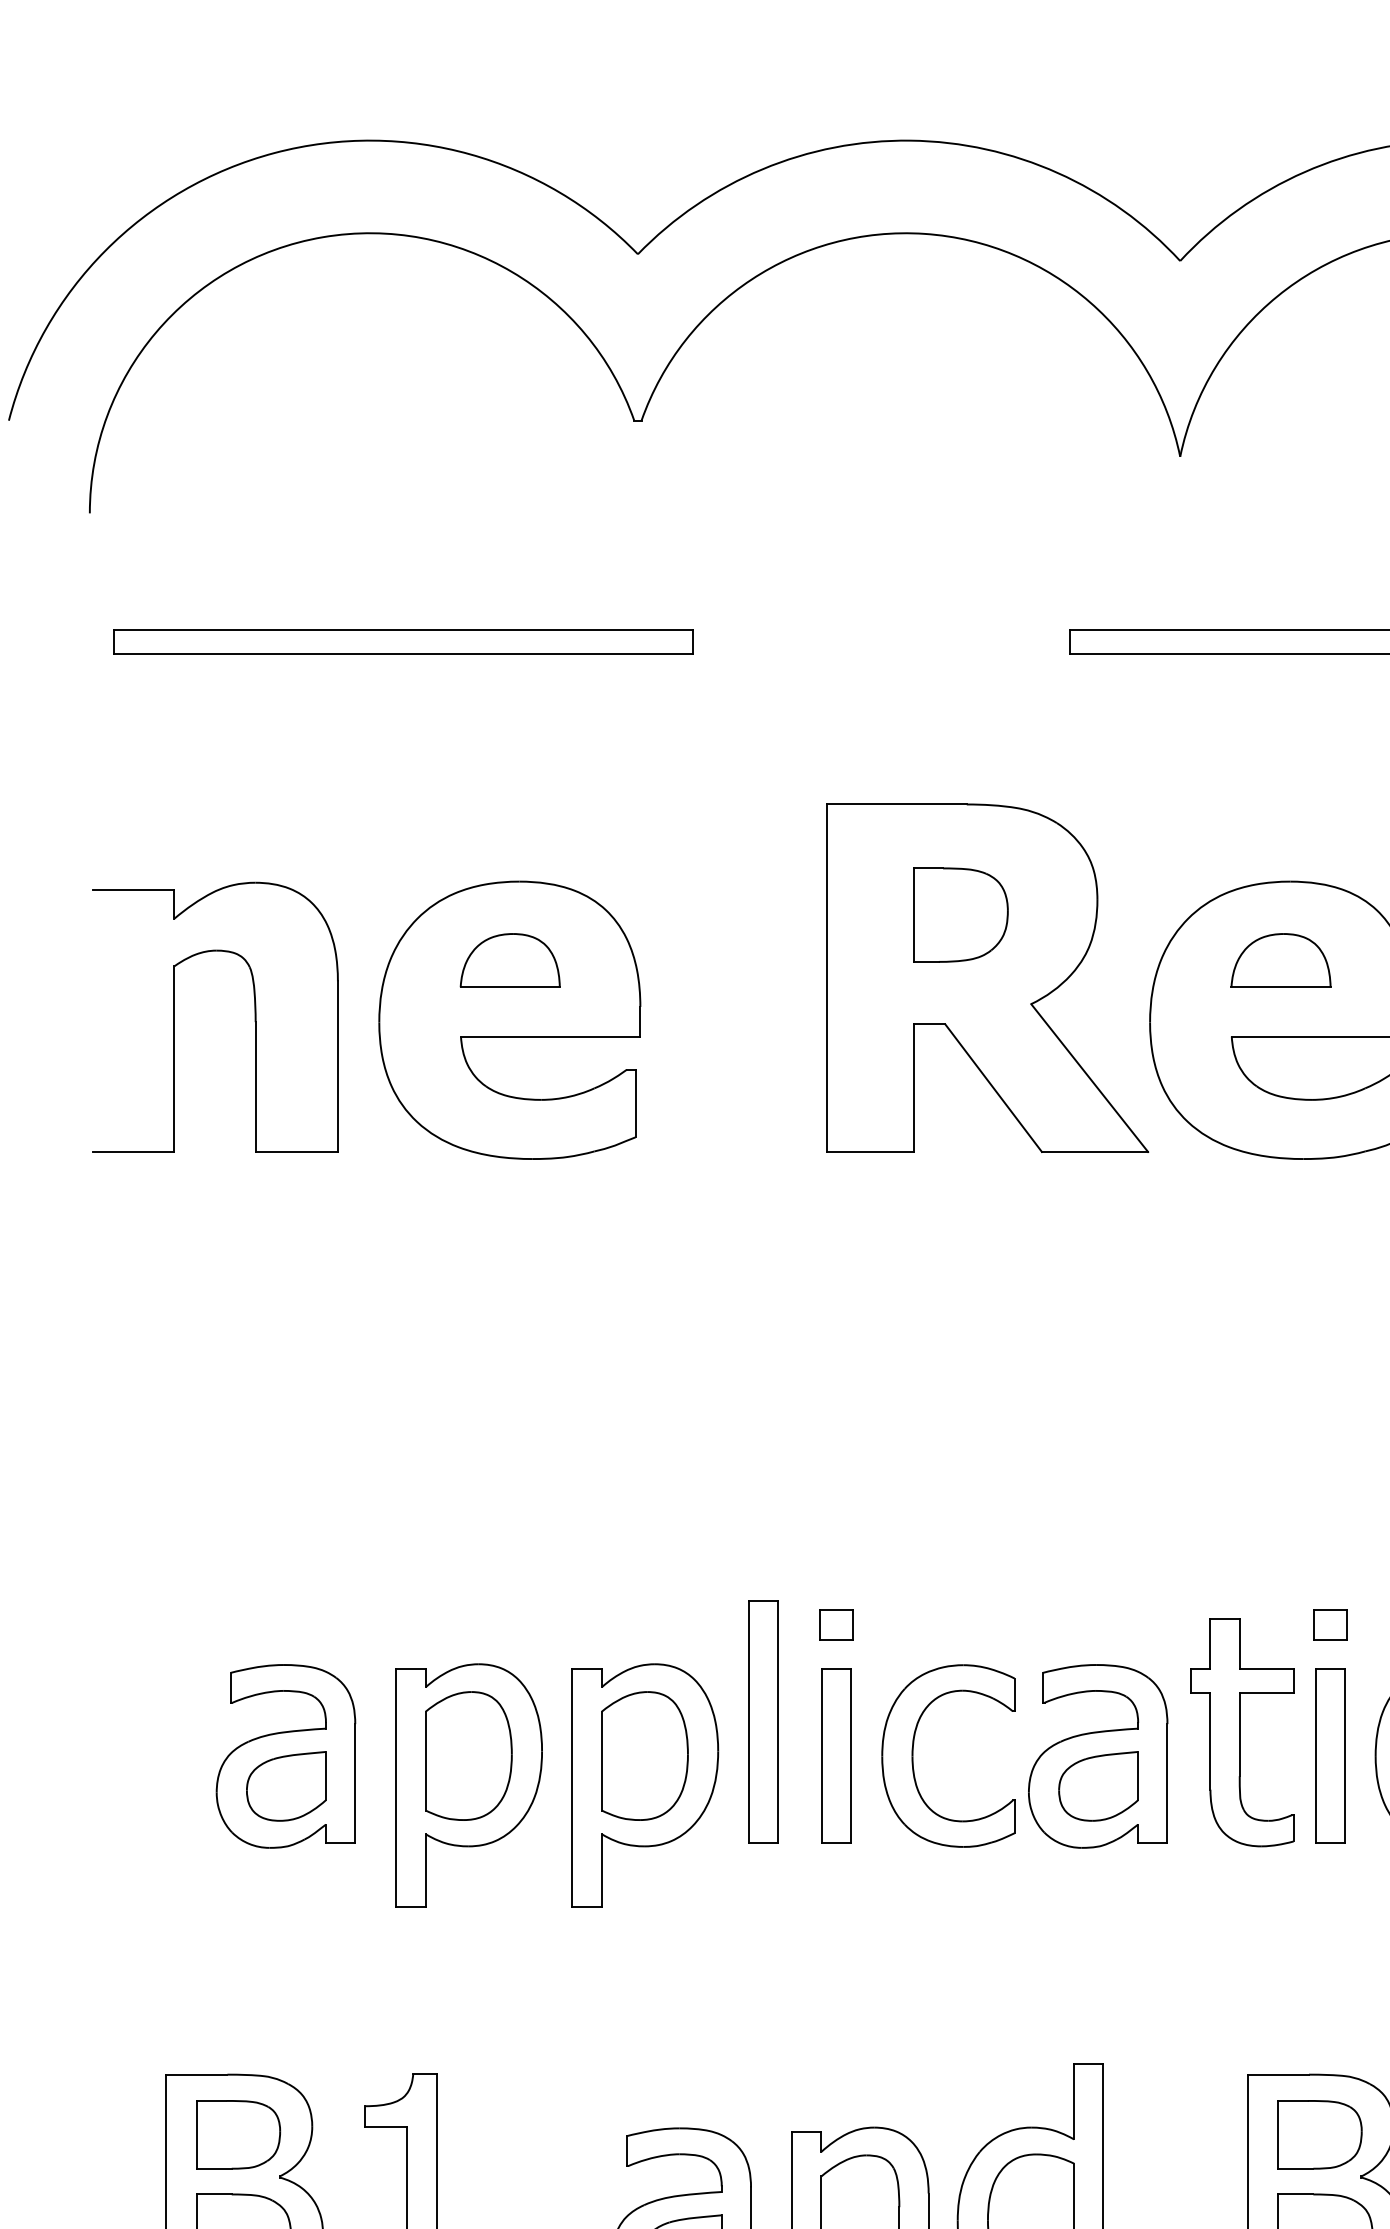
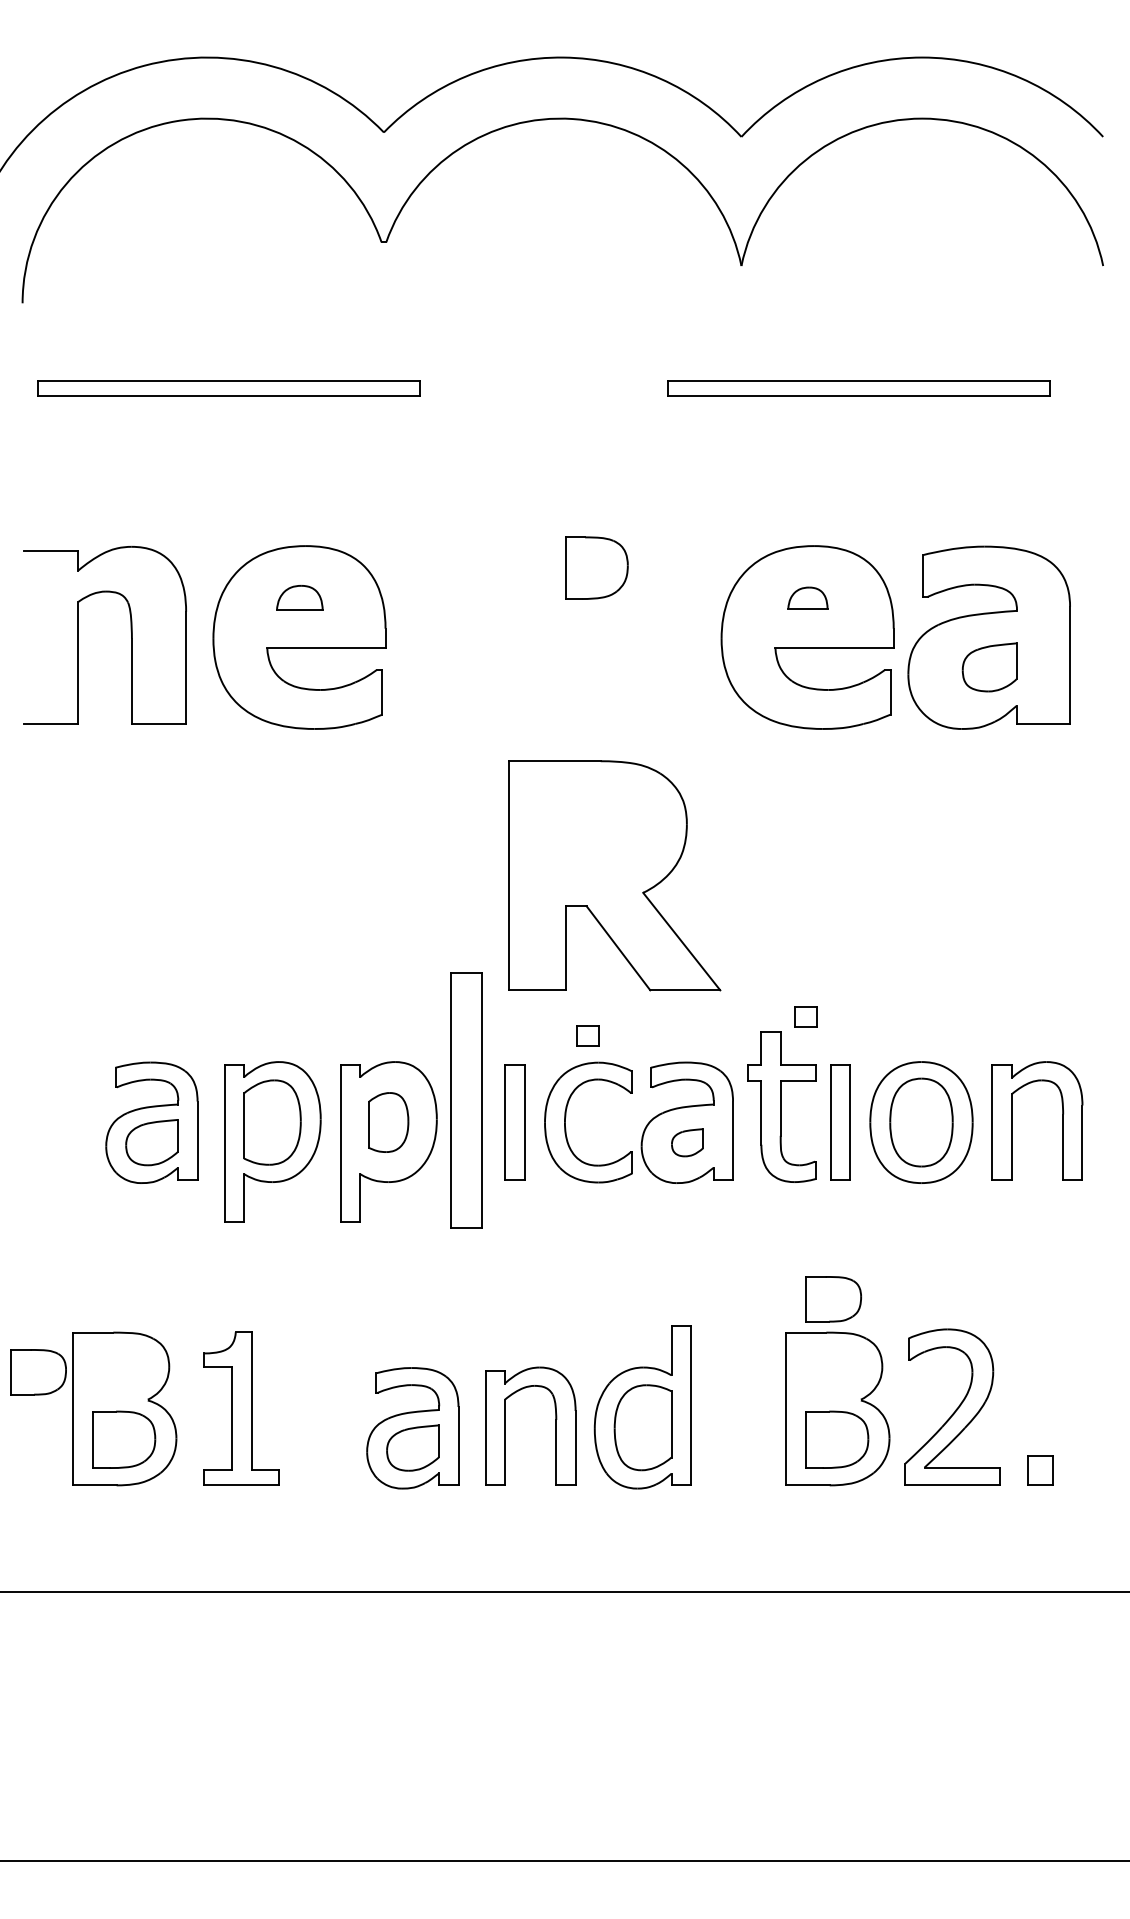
part: (509, 959) -> (299, 597), size x0.7
part: (1280, 959) -> (807, 597), size x0.6
part: (987, 977) -> (614, 875), moved
part: (835, 1623) -> (587, 1035), moved
part: (1330, 1623) -> (805, 1016), moved
part: (763, 1721) -> (466, 1099), size x1.6
part: (644, 1755) -> (388, 1122), size x0.7
part: (1098, 1786) -> (687, 1142), size x0.6
part: (238, 2135) -> (38, 1372), moved
part: (1319, 2135) -> (833, 1299), moved

